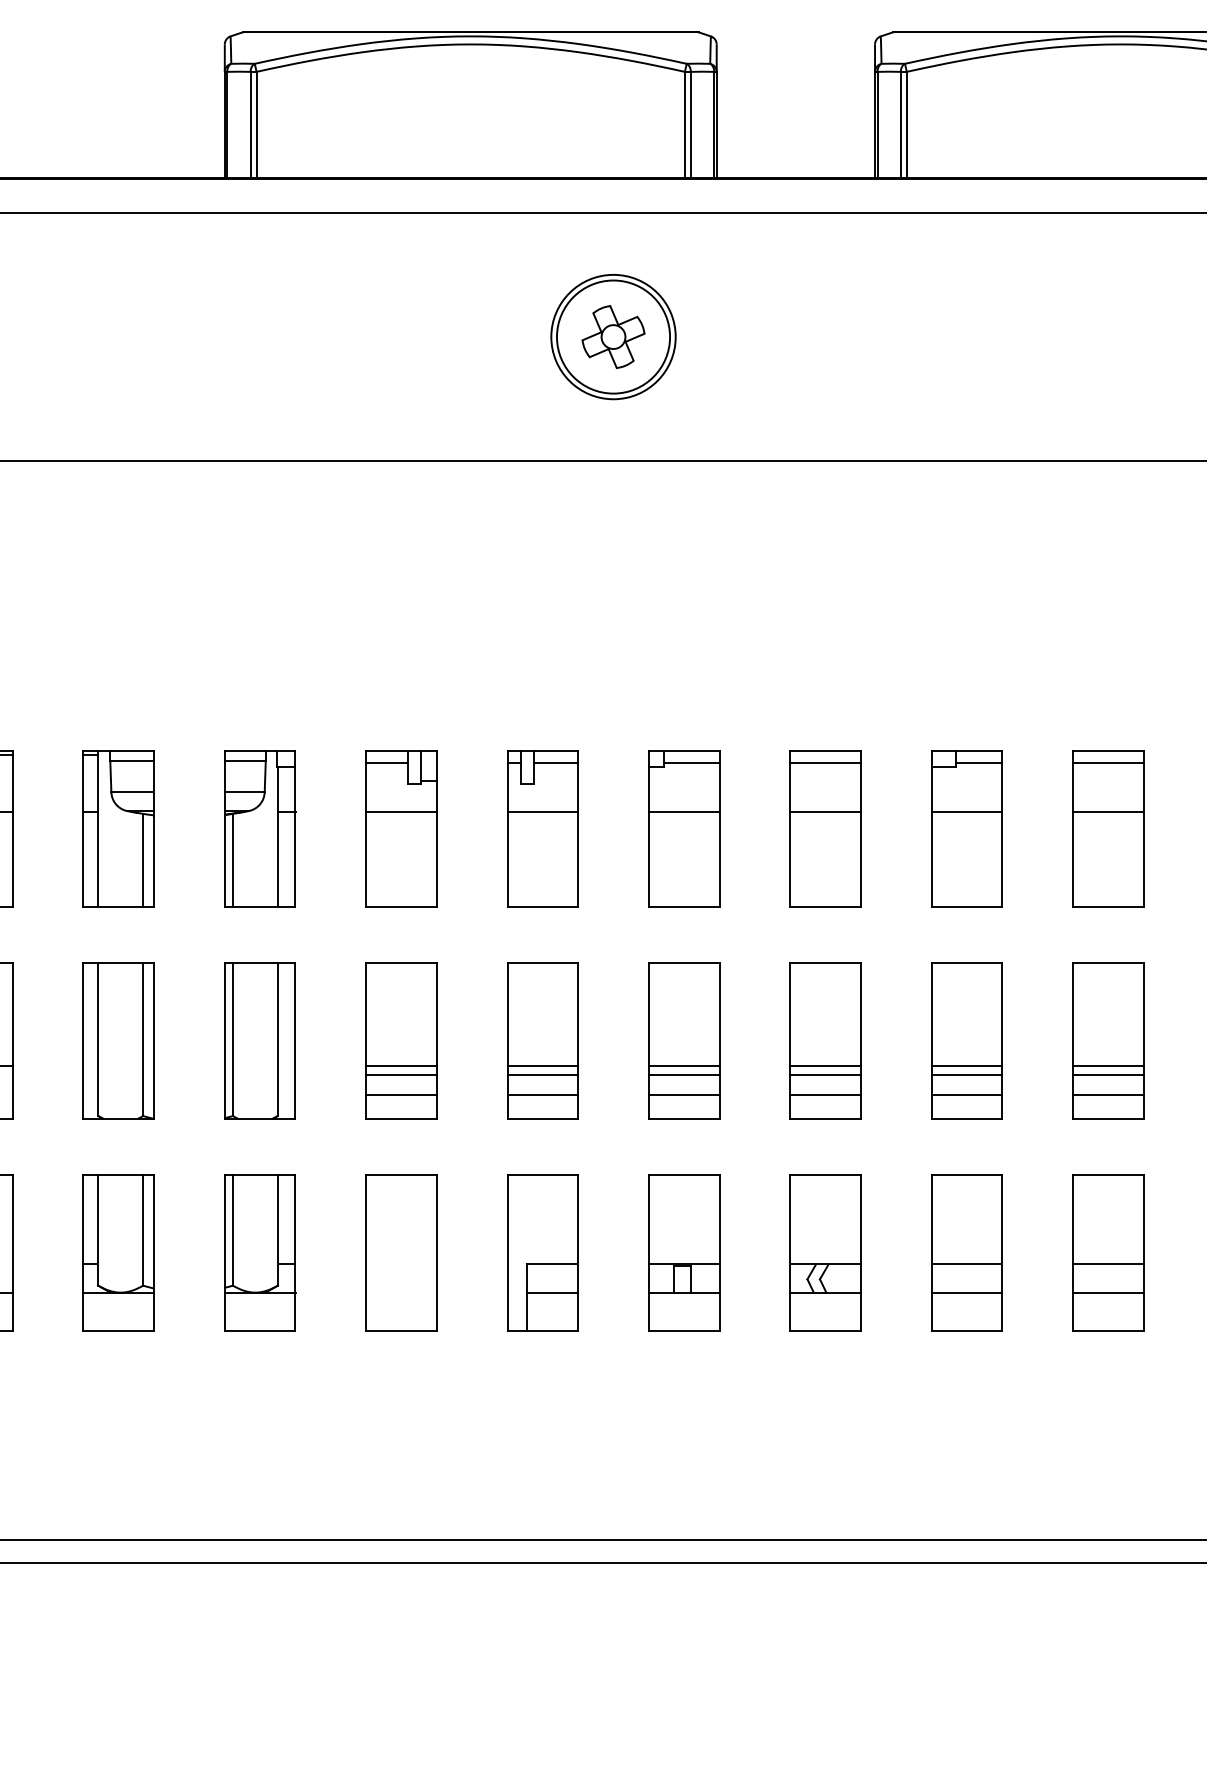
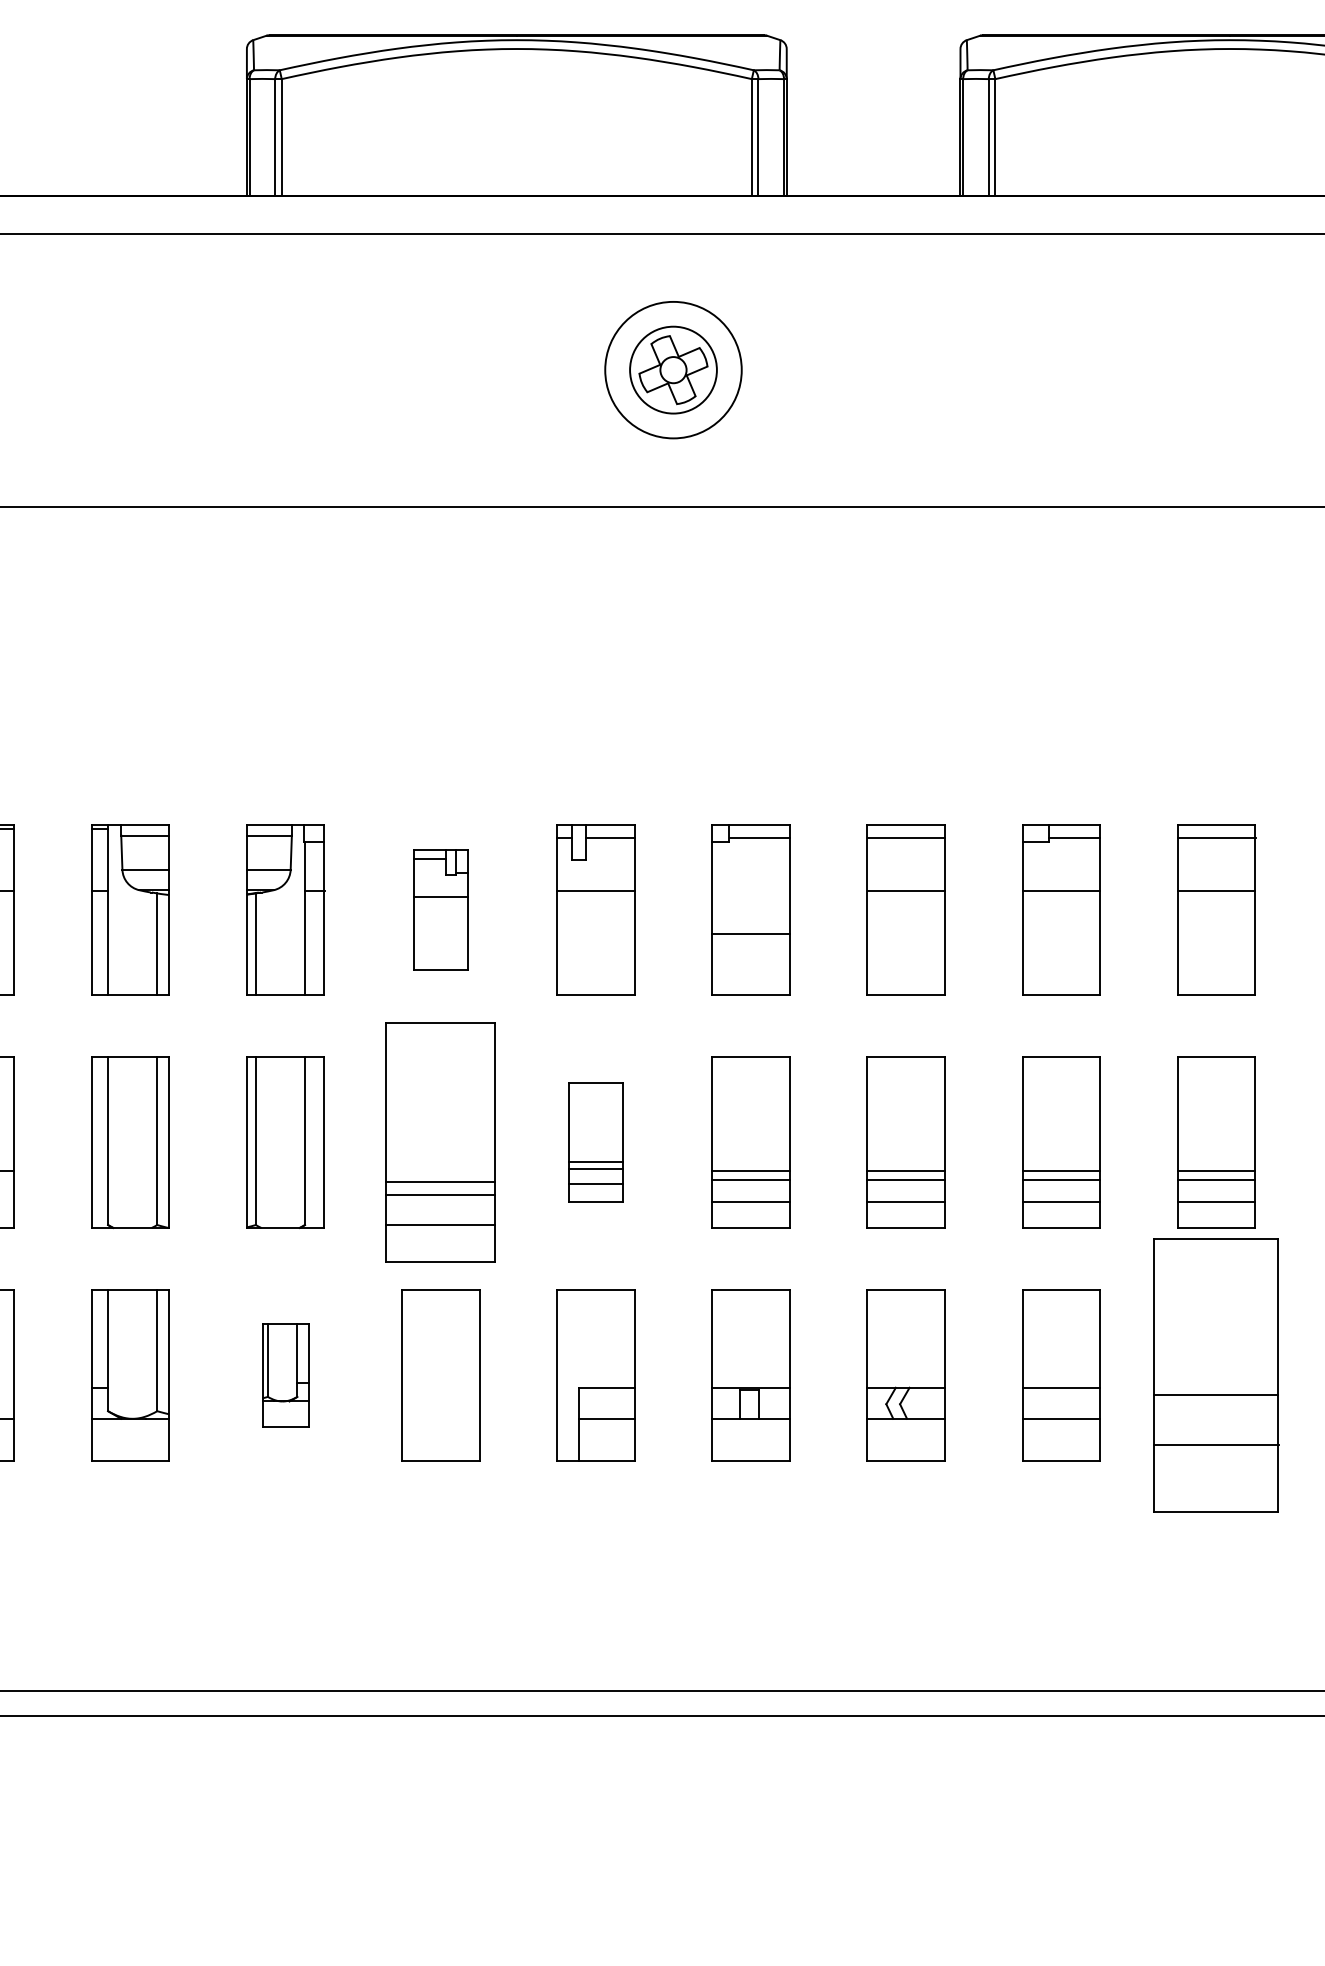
circle: (613, 337) -> (673, 370), size x0.7
line: (683, 812) -> (750, 934), moved
part: (401, 828) -> (440, 909), size x0.7
part: (401, 1040) -> (440, 1142), size x1.4
part: (542, 1040) -> (595, 1142), size x0.7
part: (259, 1253) -> (285, 1375), size x0.6
part: (1108, 1253) -> (1216, 1375), size x1.6

